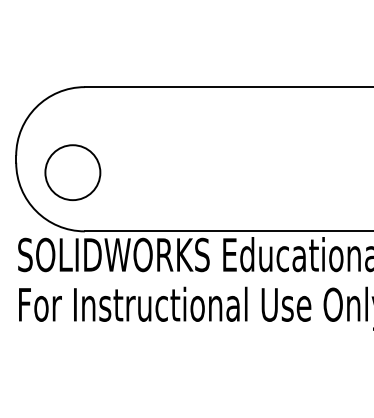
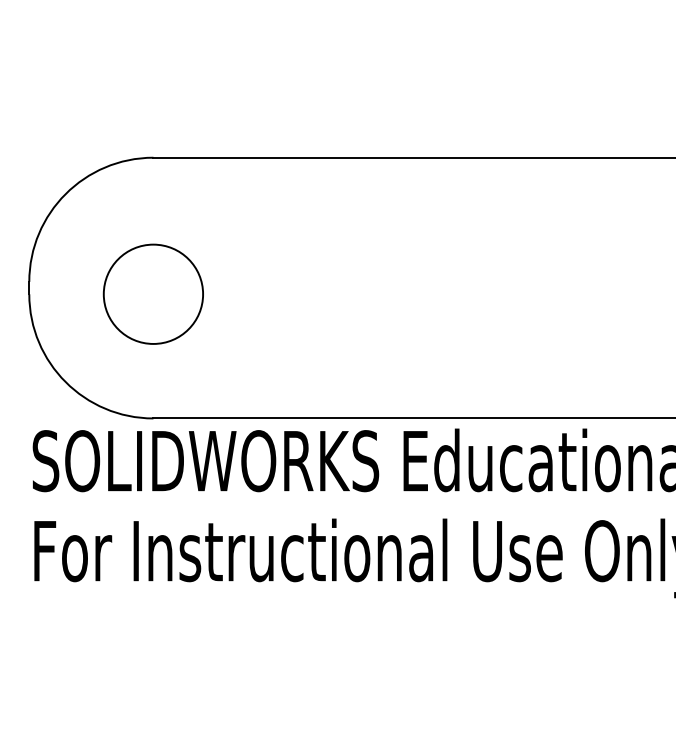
circle: (72, 172) -> (152, 293), moved

